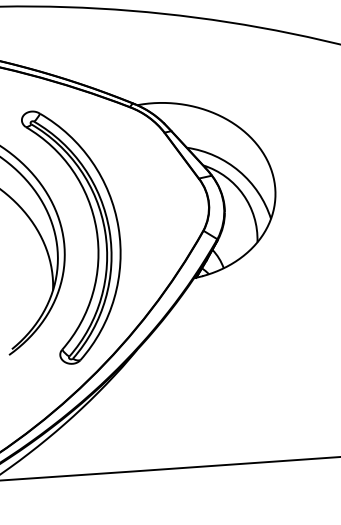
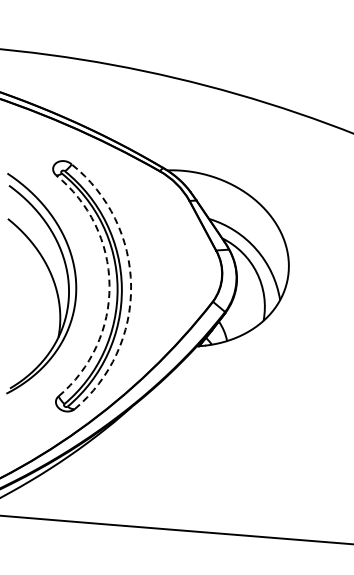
arc: (118, 227) -> (131, 286), solid -> dashed
arc: (96, 230) -> (109, 285), solid -> dashed

